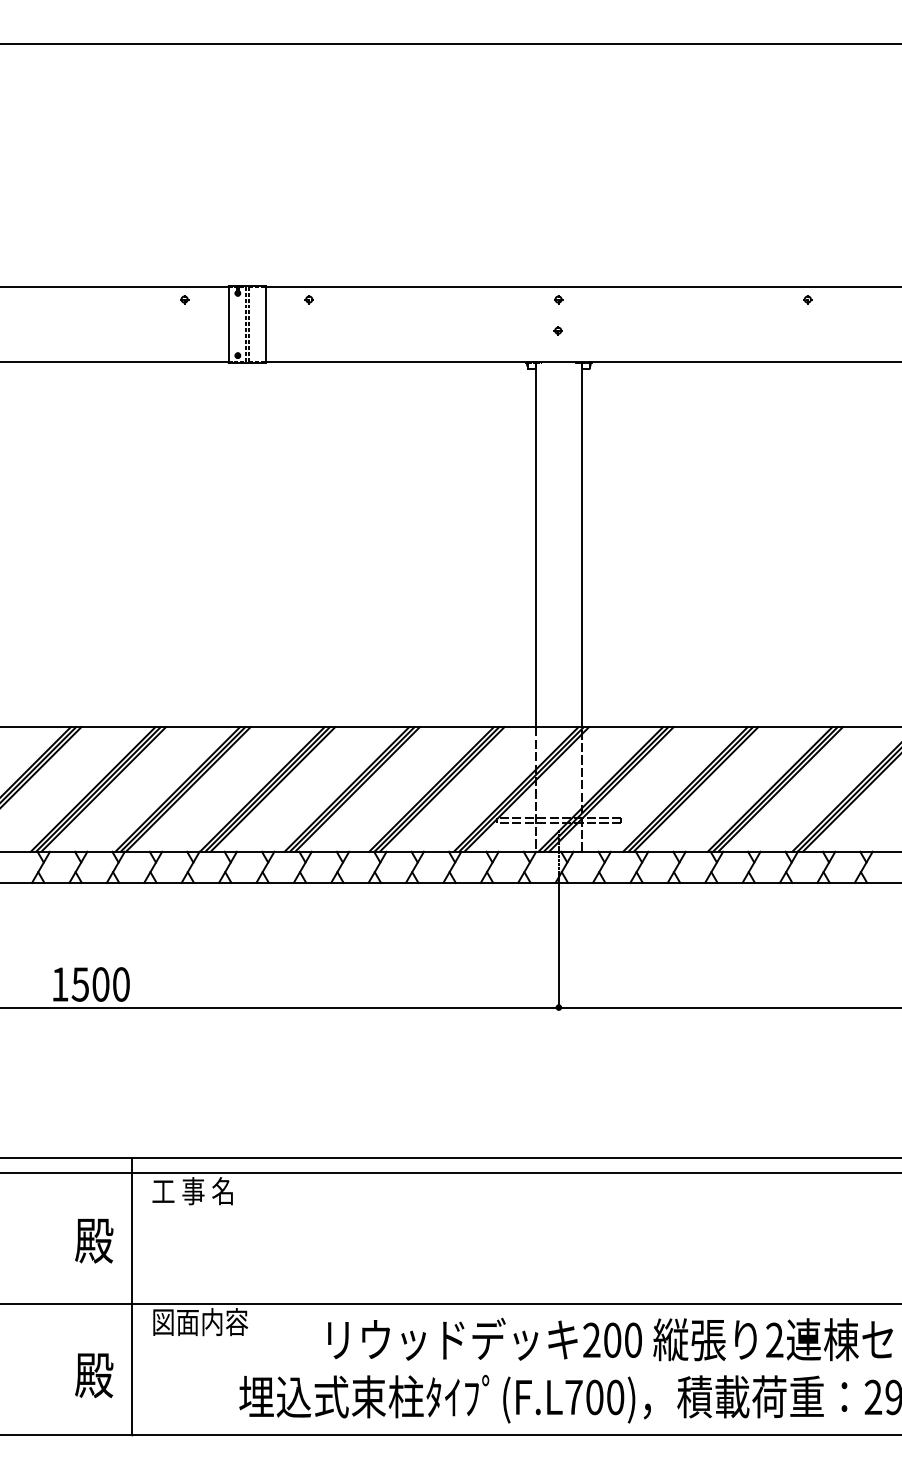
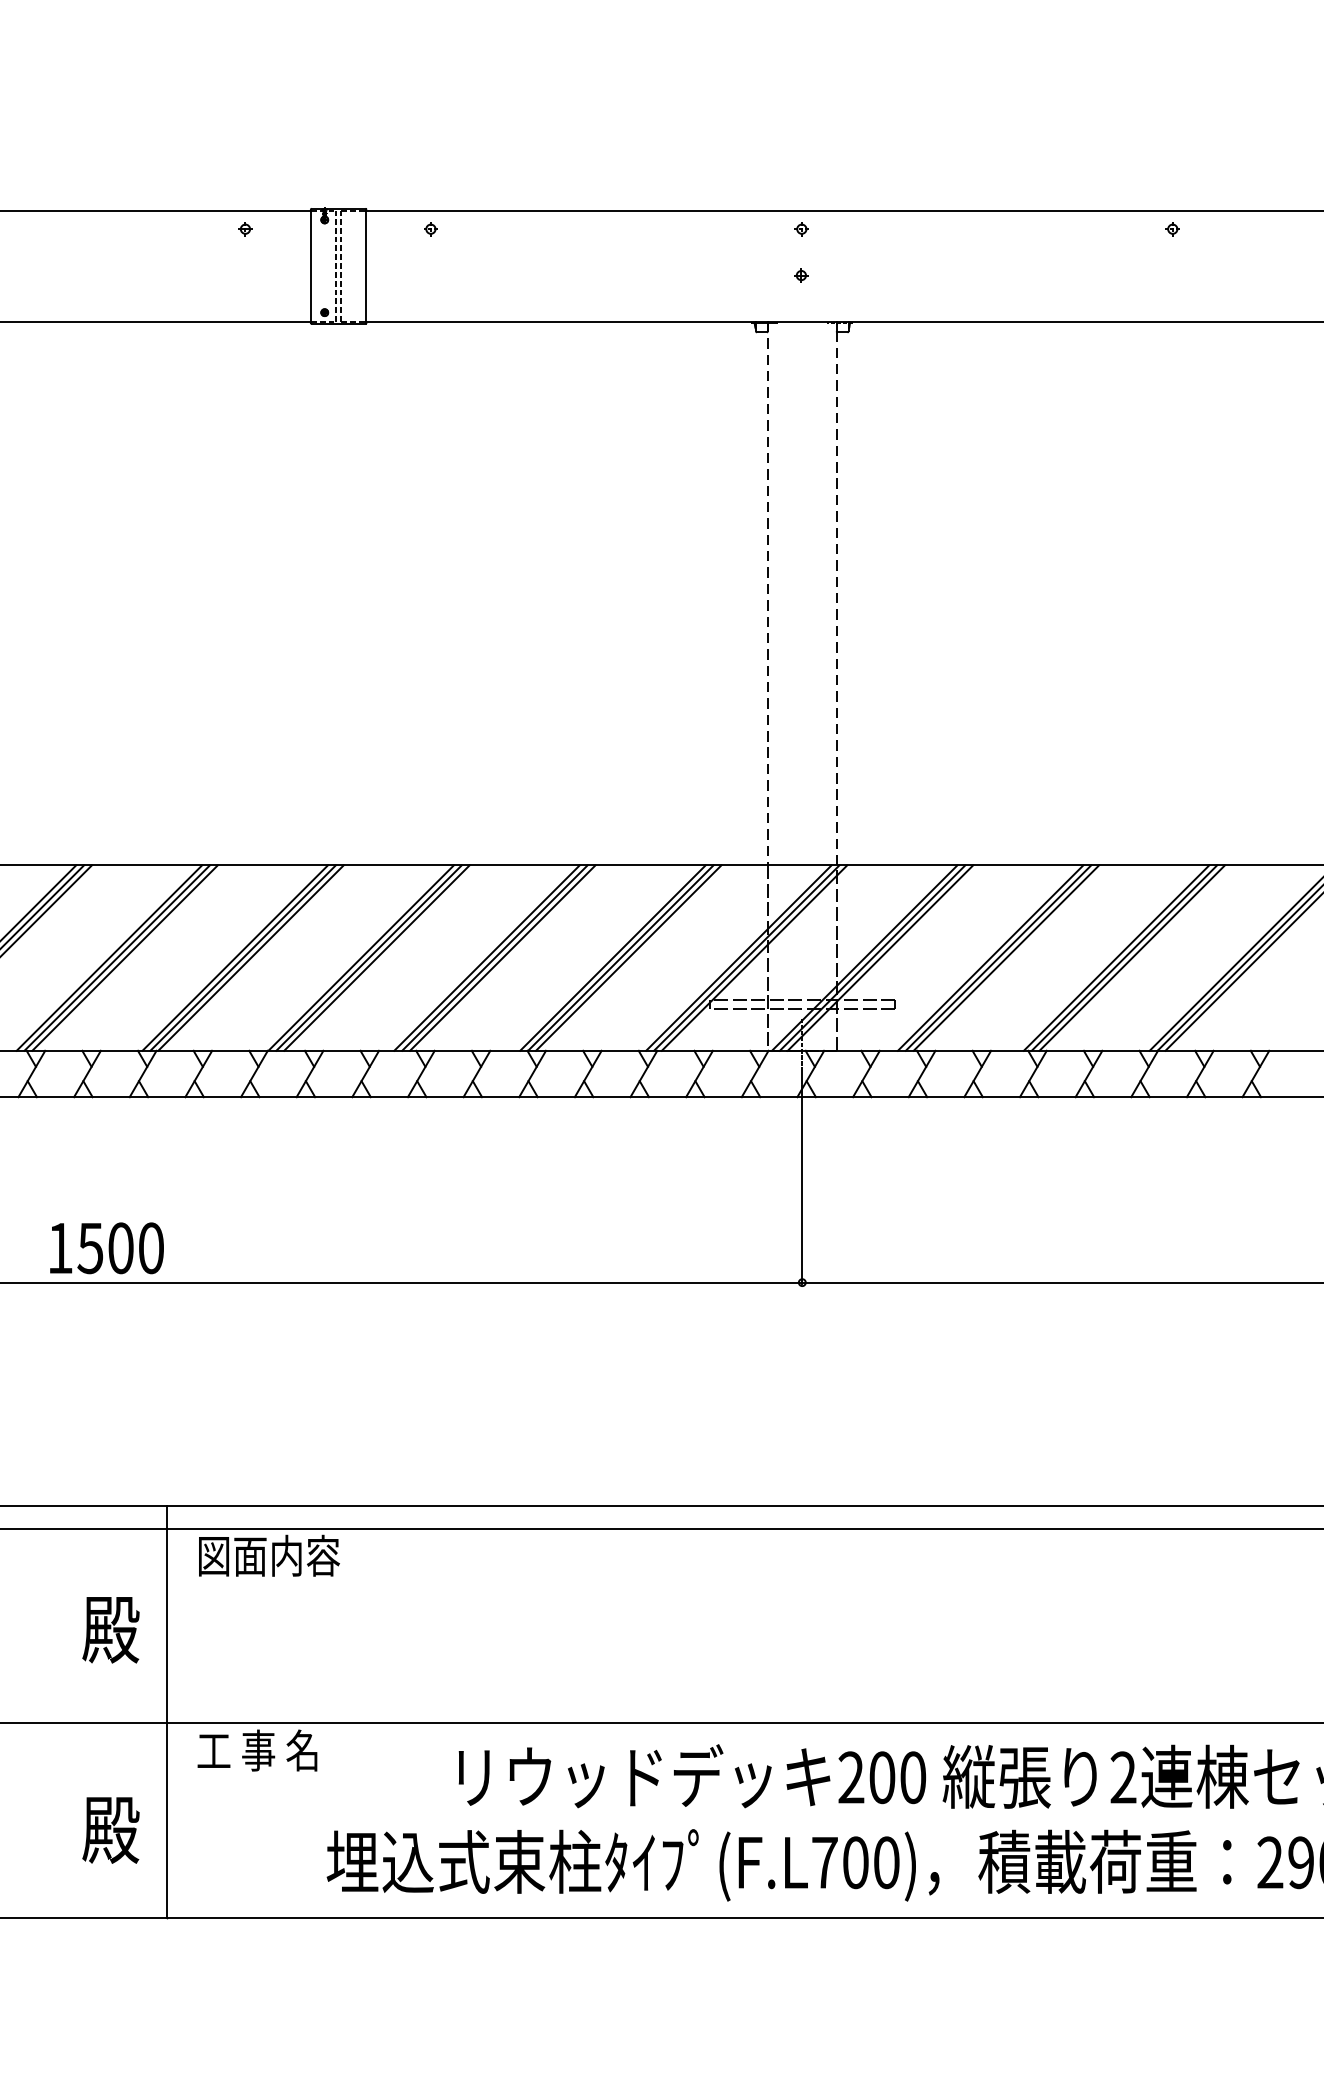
line: (535, 544) -> (767, 593), solid -> dashed
line: (582, 544) -> (837, 593), solid -> dashed
text: (200, 1191) -> (269, 1556), 工 事 名 -> 図面内容
text: (200, 1322) -> (269, 1751), 図面内容 -> 工 事 名

